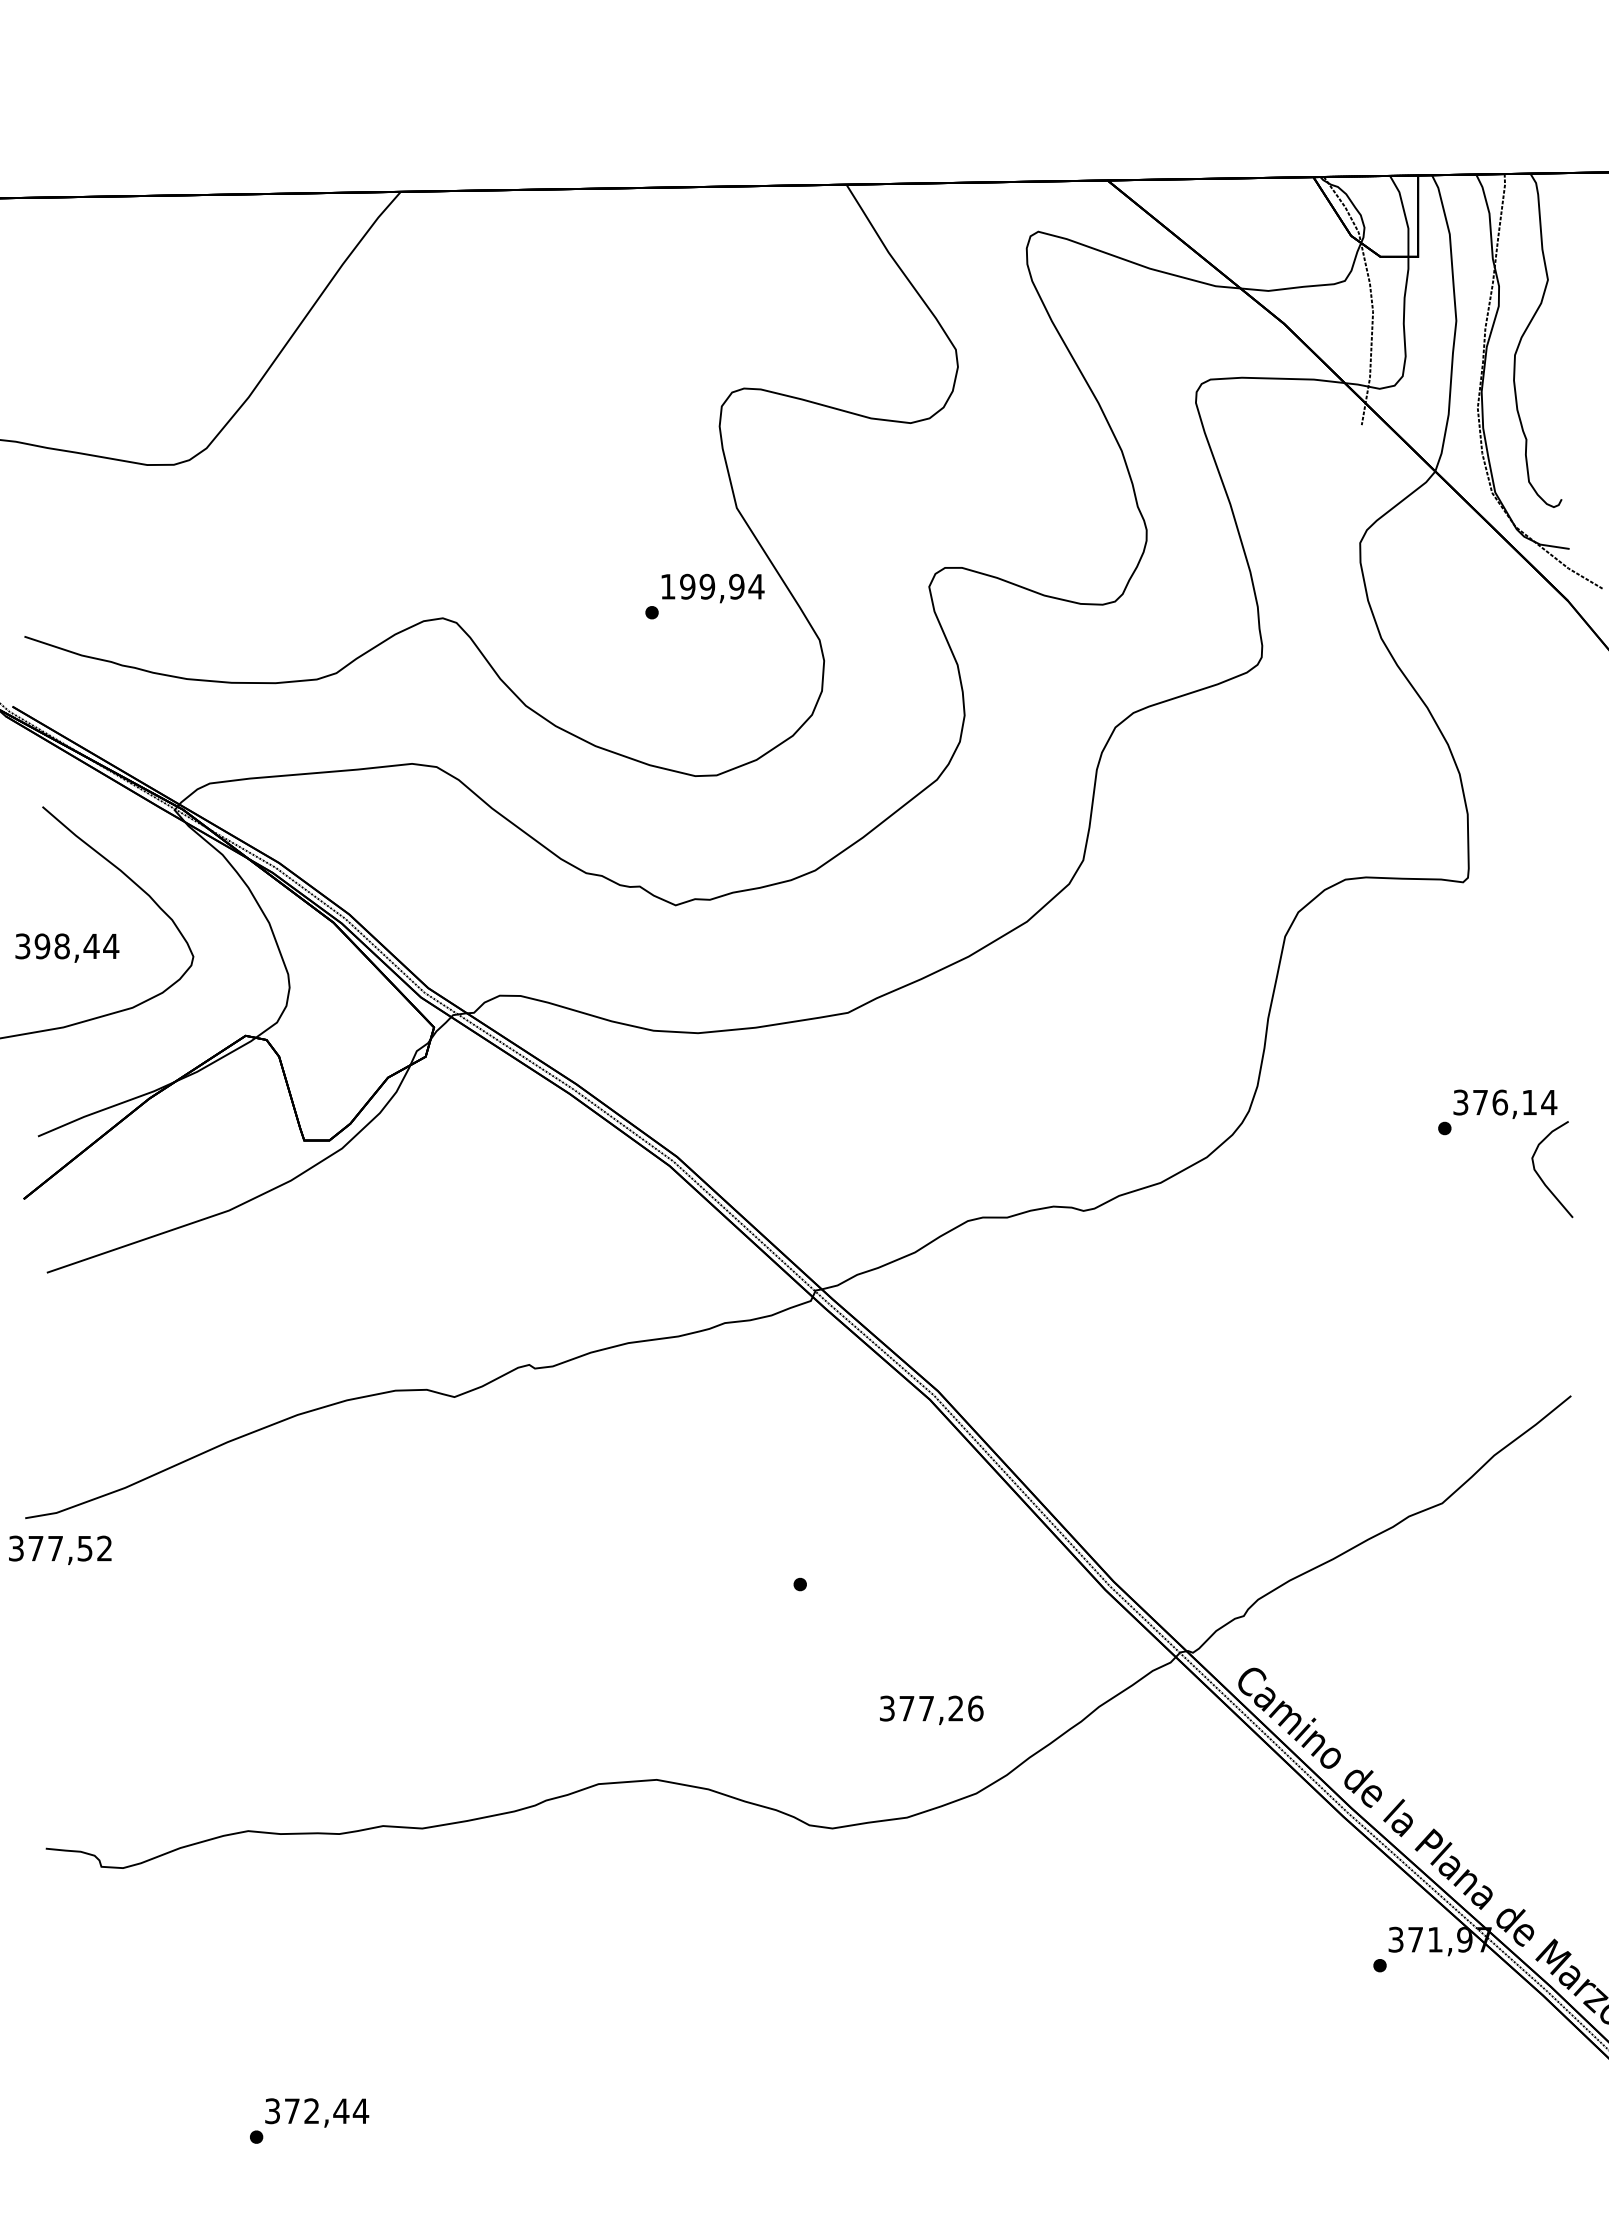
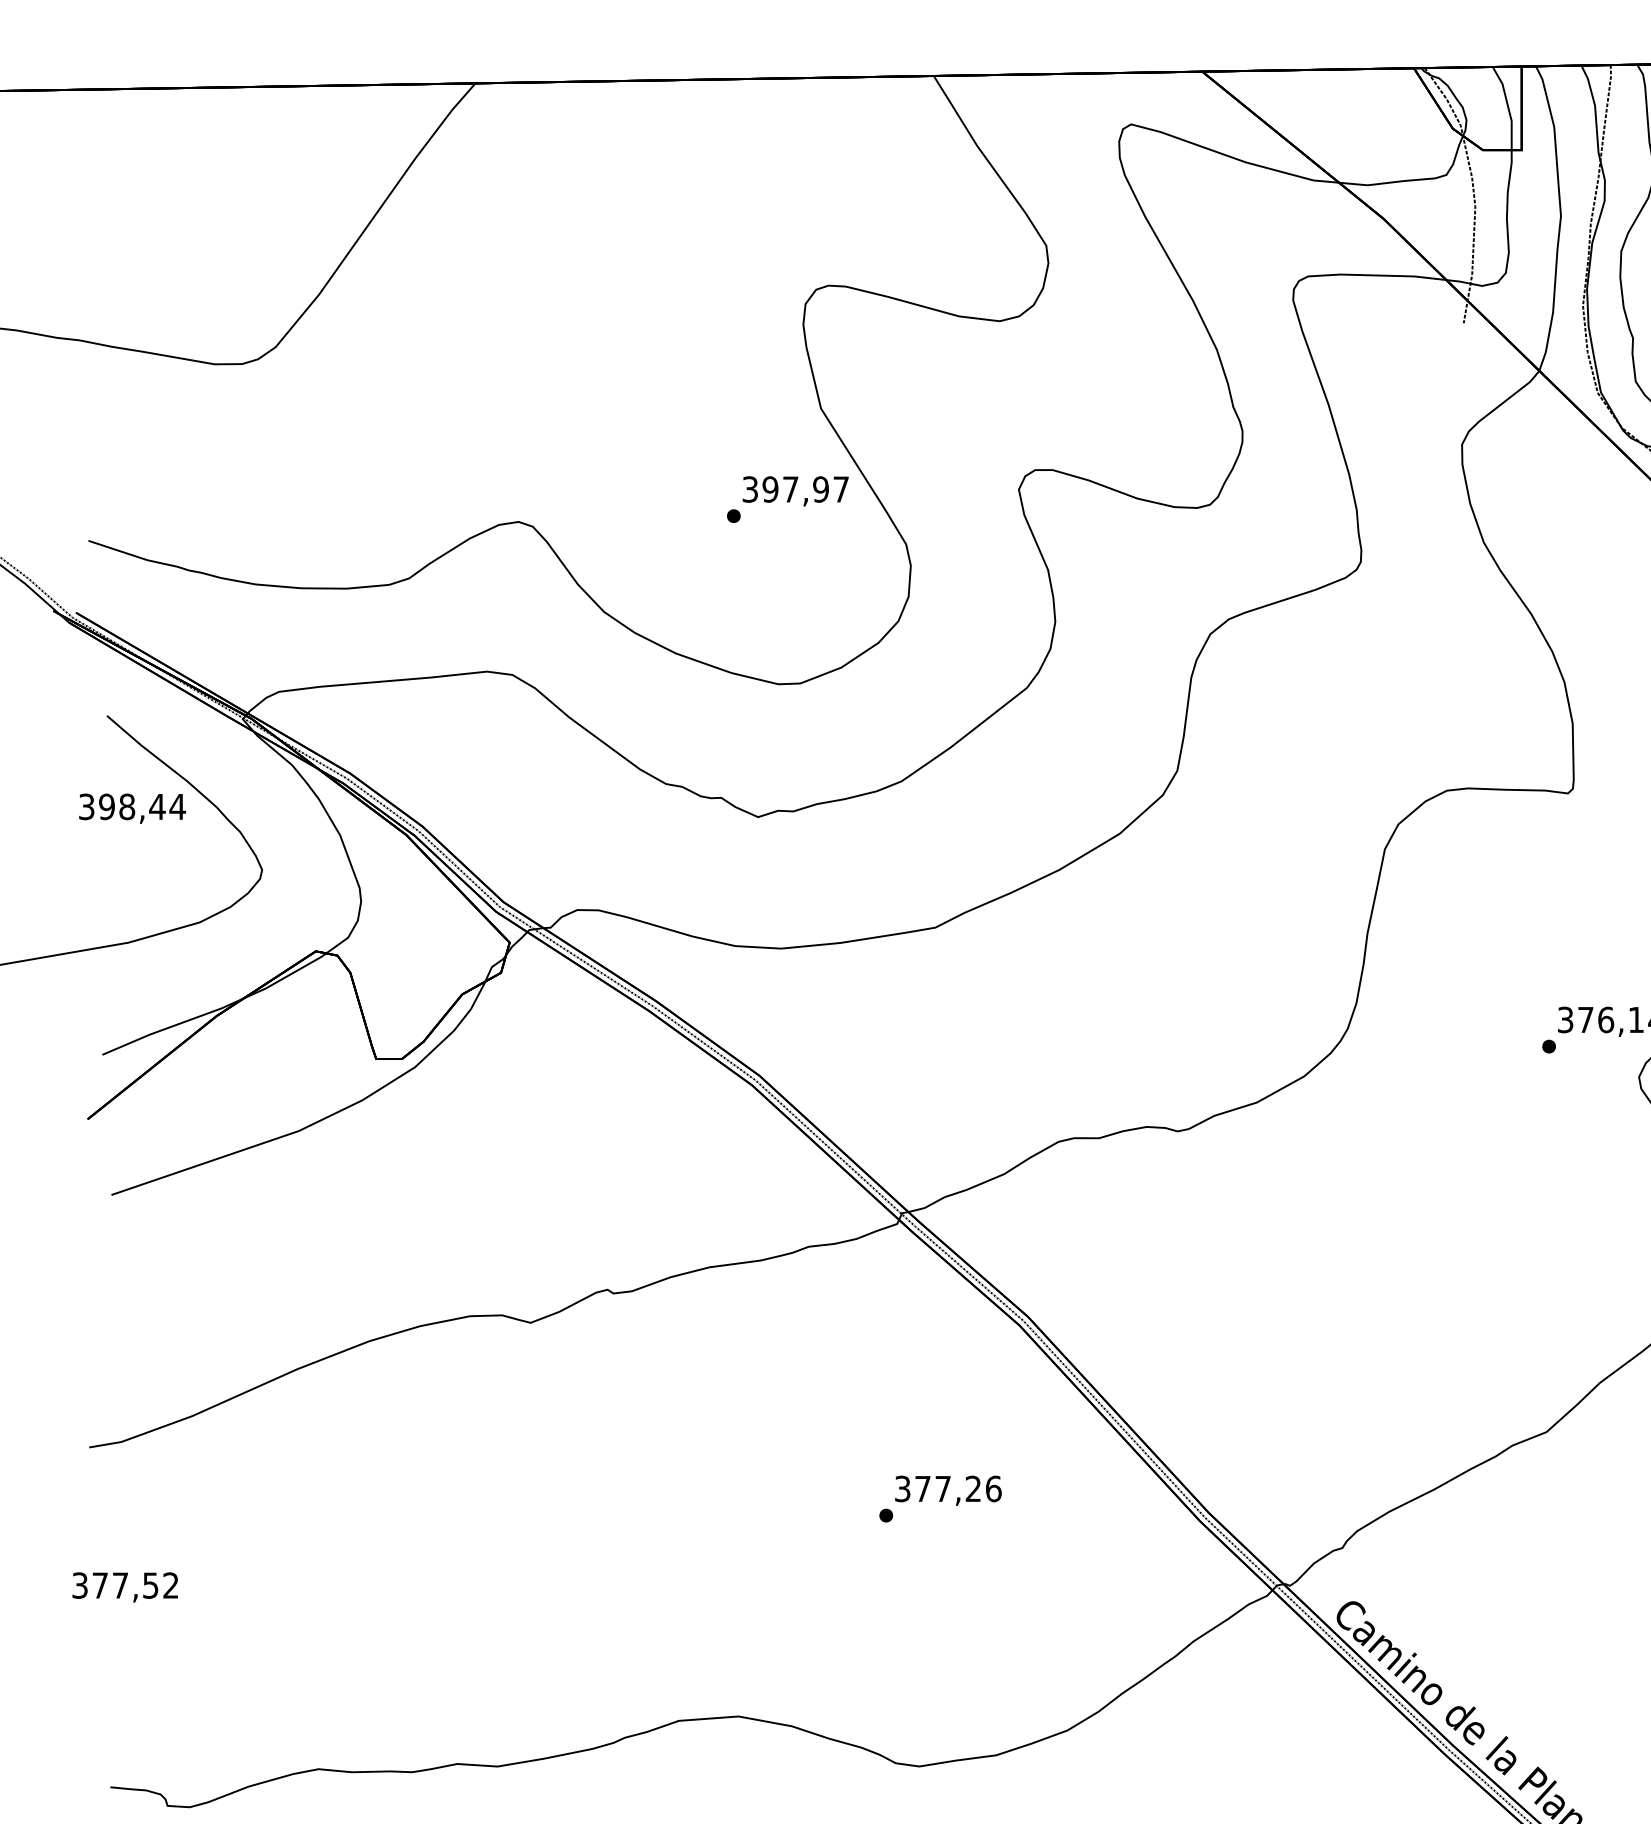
text: (712, 586) -> (796, 489), 199,94 -> 397,97
text: (67, 947) -> (132, 808), moved
text: (60, 1549) -> (125, 1586), moved
text: (931, 1710) -> (948, 1490), moved

